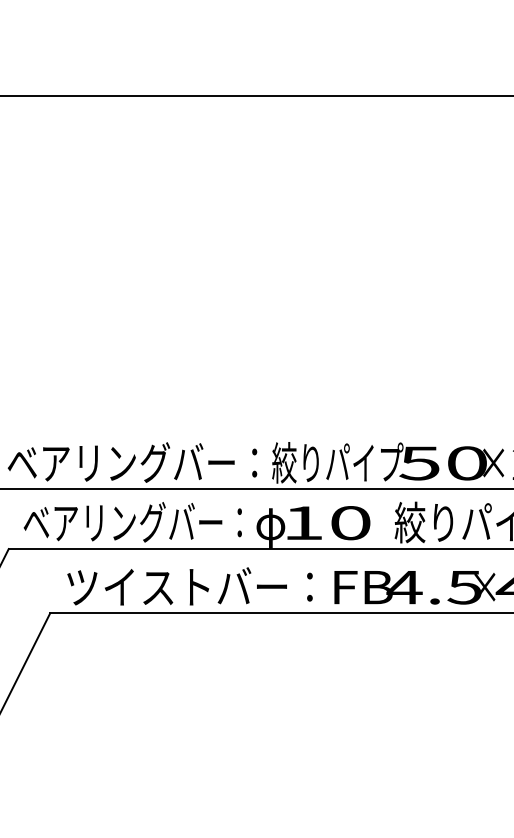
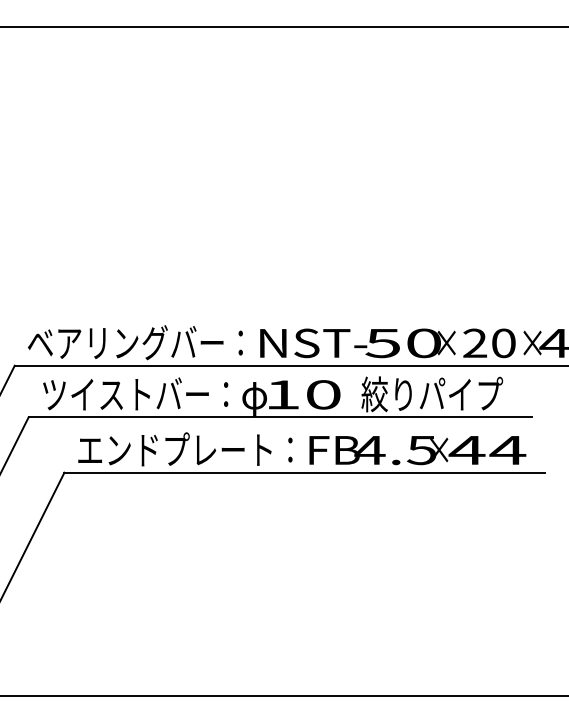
text: (337, 462) -> (312, 342), 絞りパイプ -> NST-
text: (132, 521) -> (135, 393), ベアリングバー： -> ツイストバー：
text: (190, 586) -> (185, 449), ツイストバー： -> エンドプレート：

